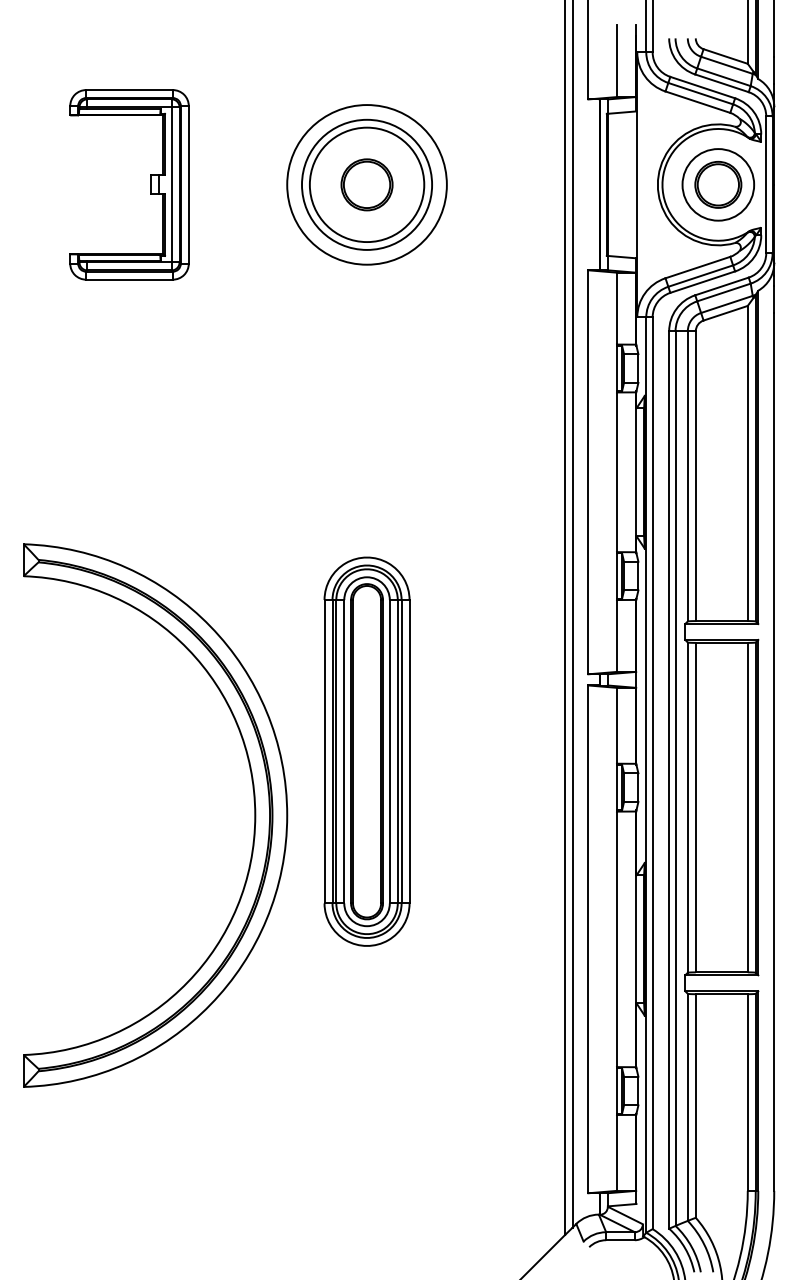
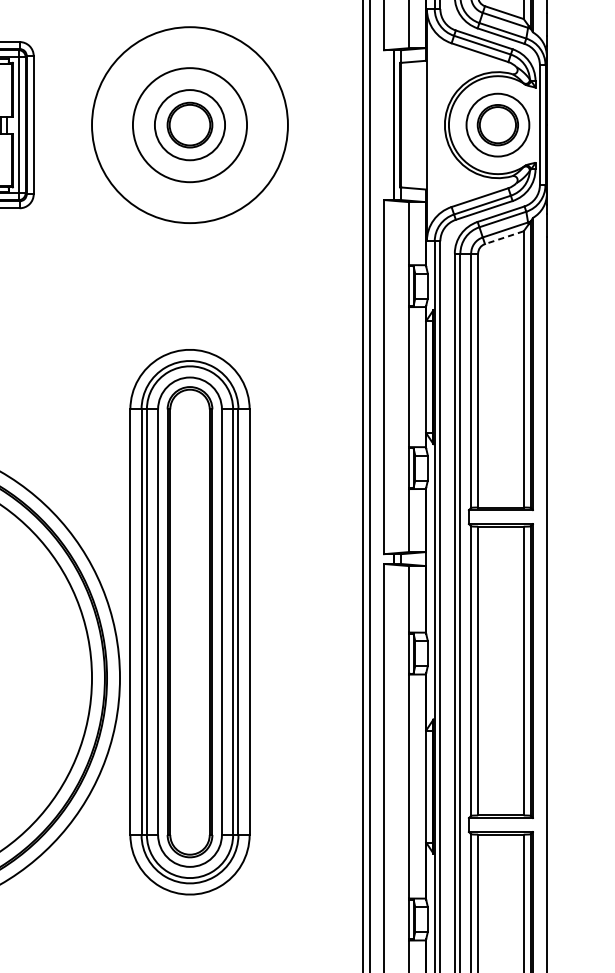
circle: (366, 184) -> (189, 124), size x0.7
circle: (366, 184) -> (189, 124), size x1.4
line: (725, 313) -> (504, 237), solid -> dashed
part: (366, 751) -> (189, 621), size x1.6

